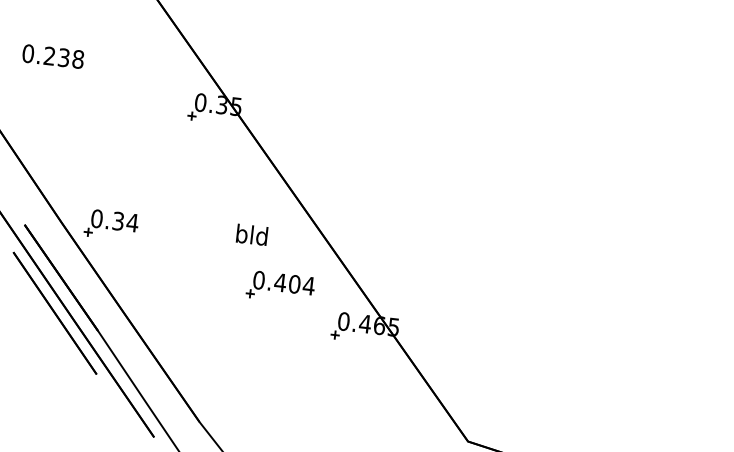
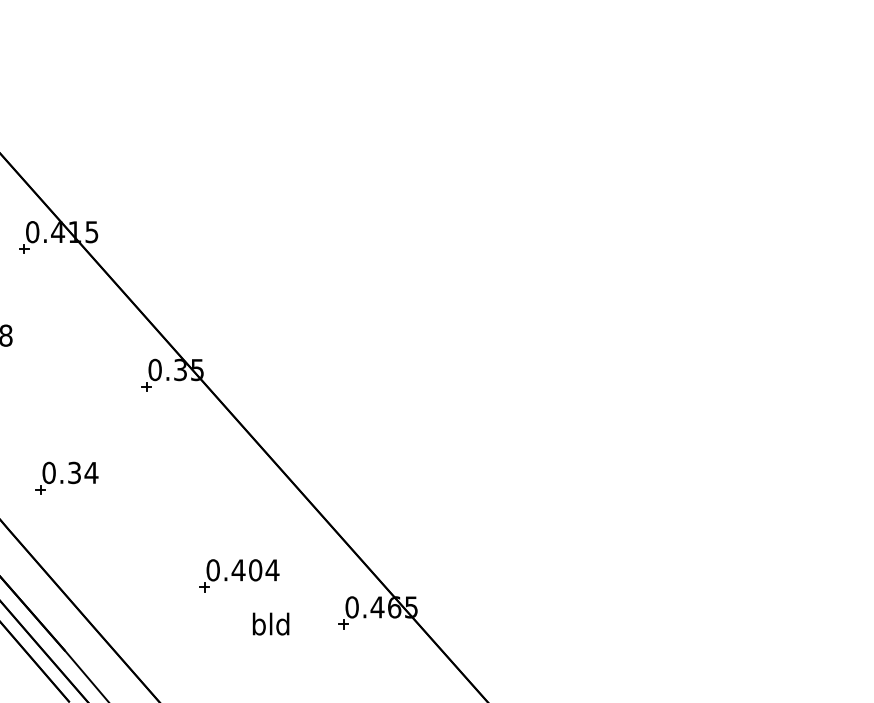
part: (111, 224) -> (66, 477), moved
text: (251, 234) -> (270, 623), moved
part: (280, 287) -> (239, 575), moved

